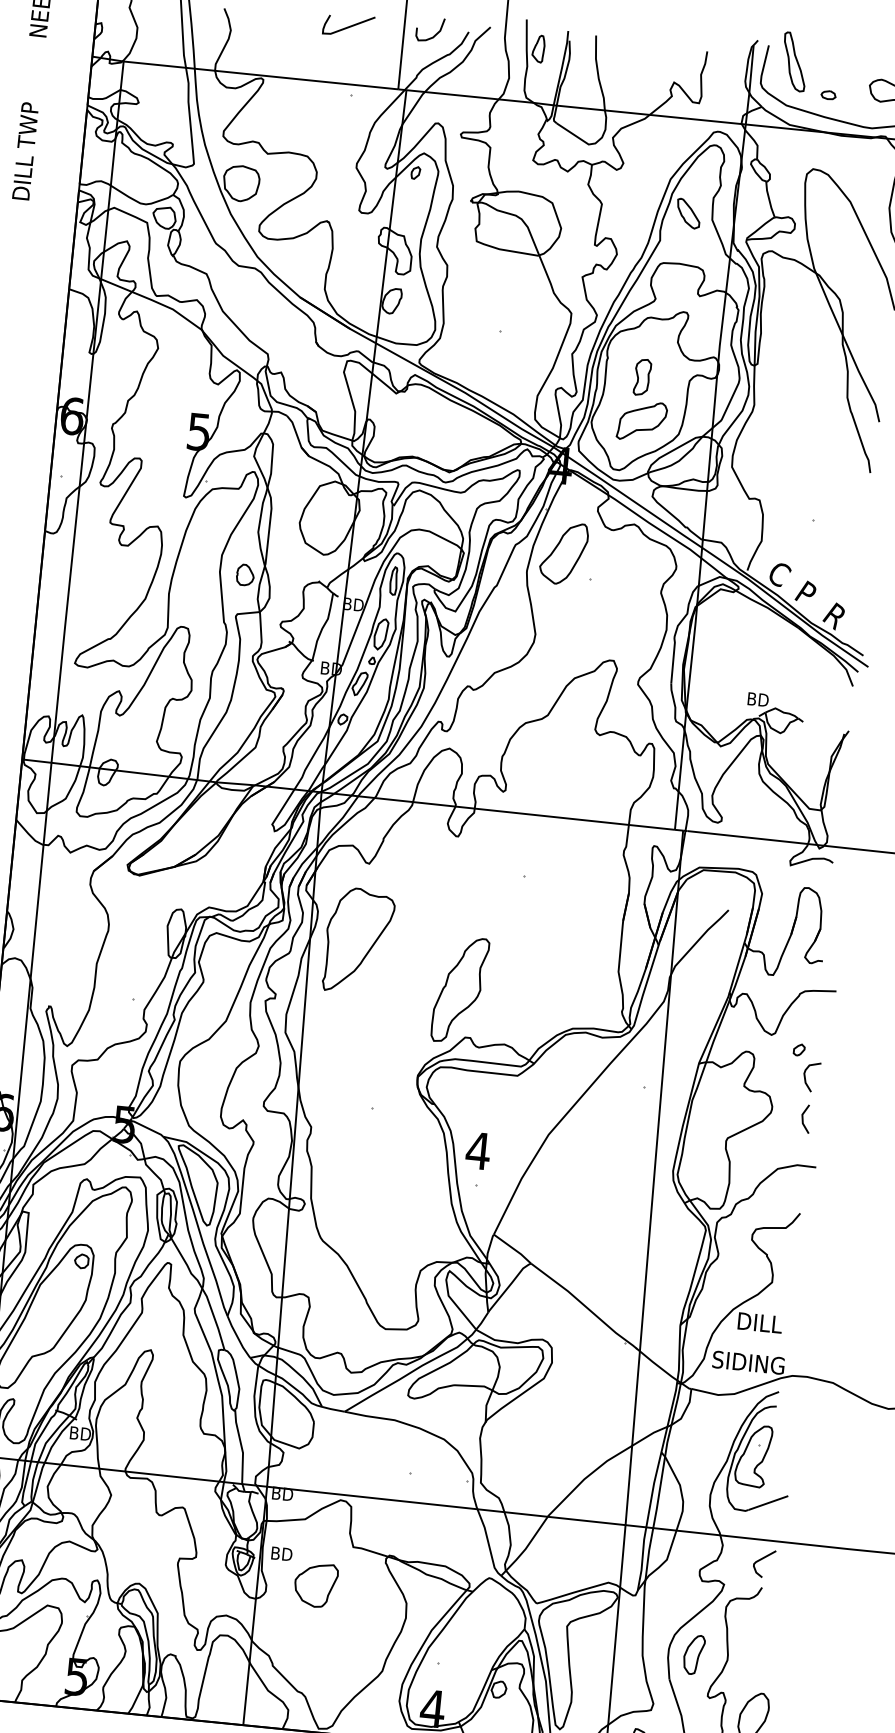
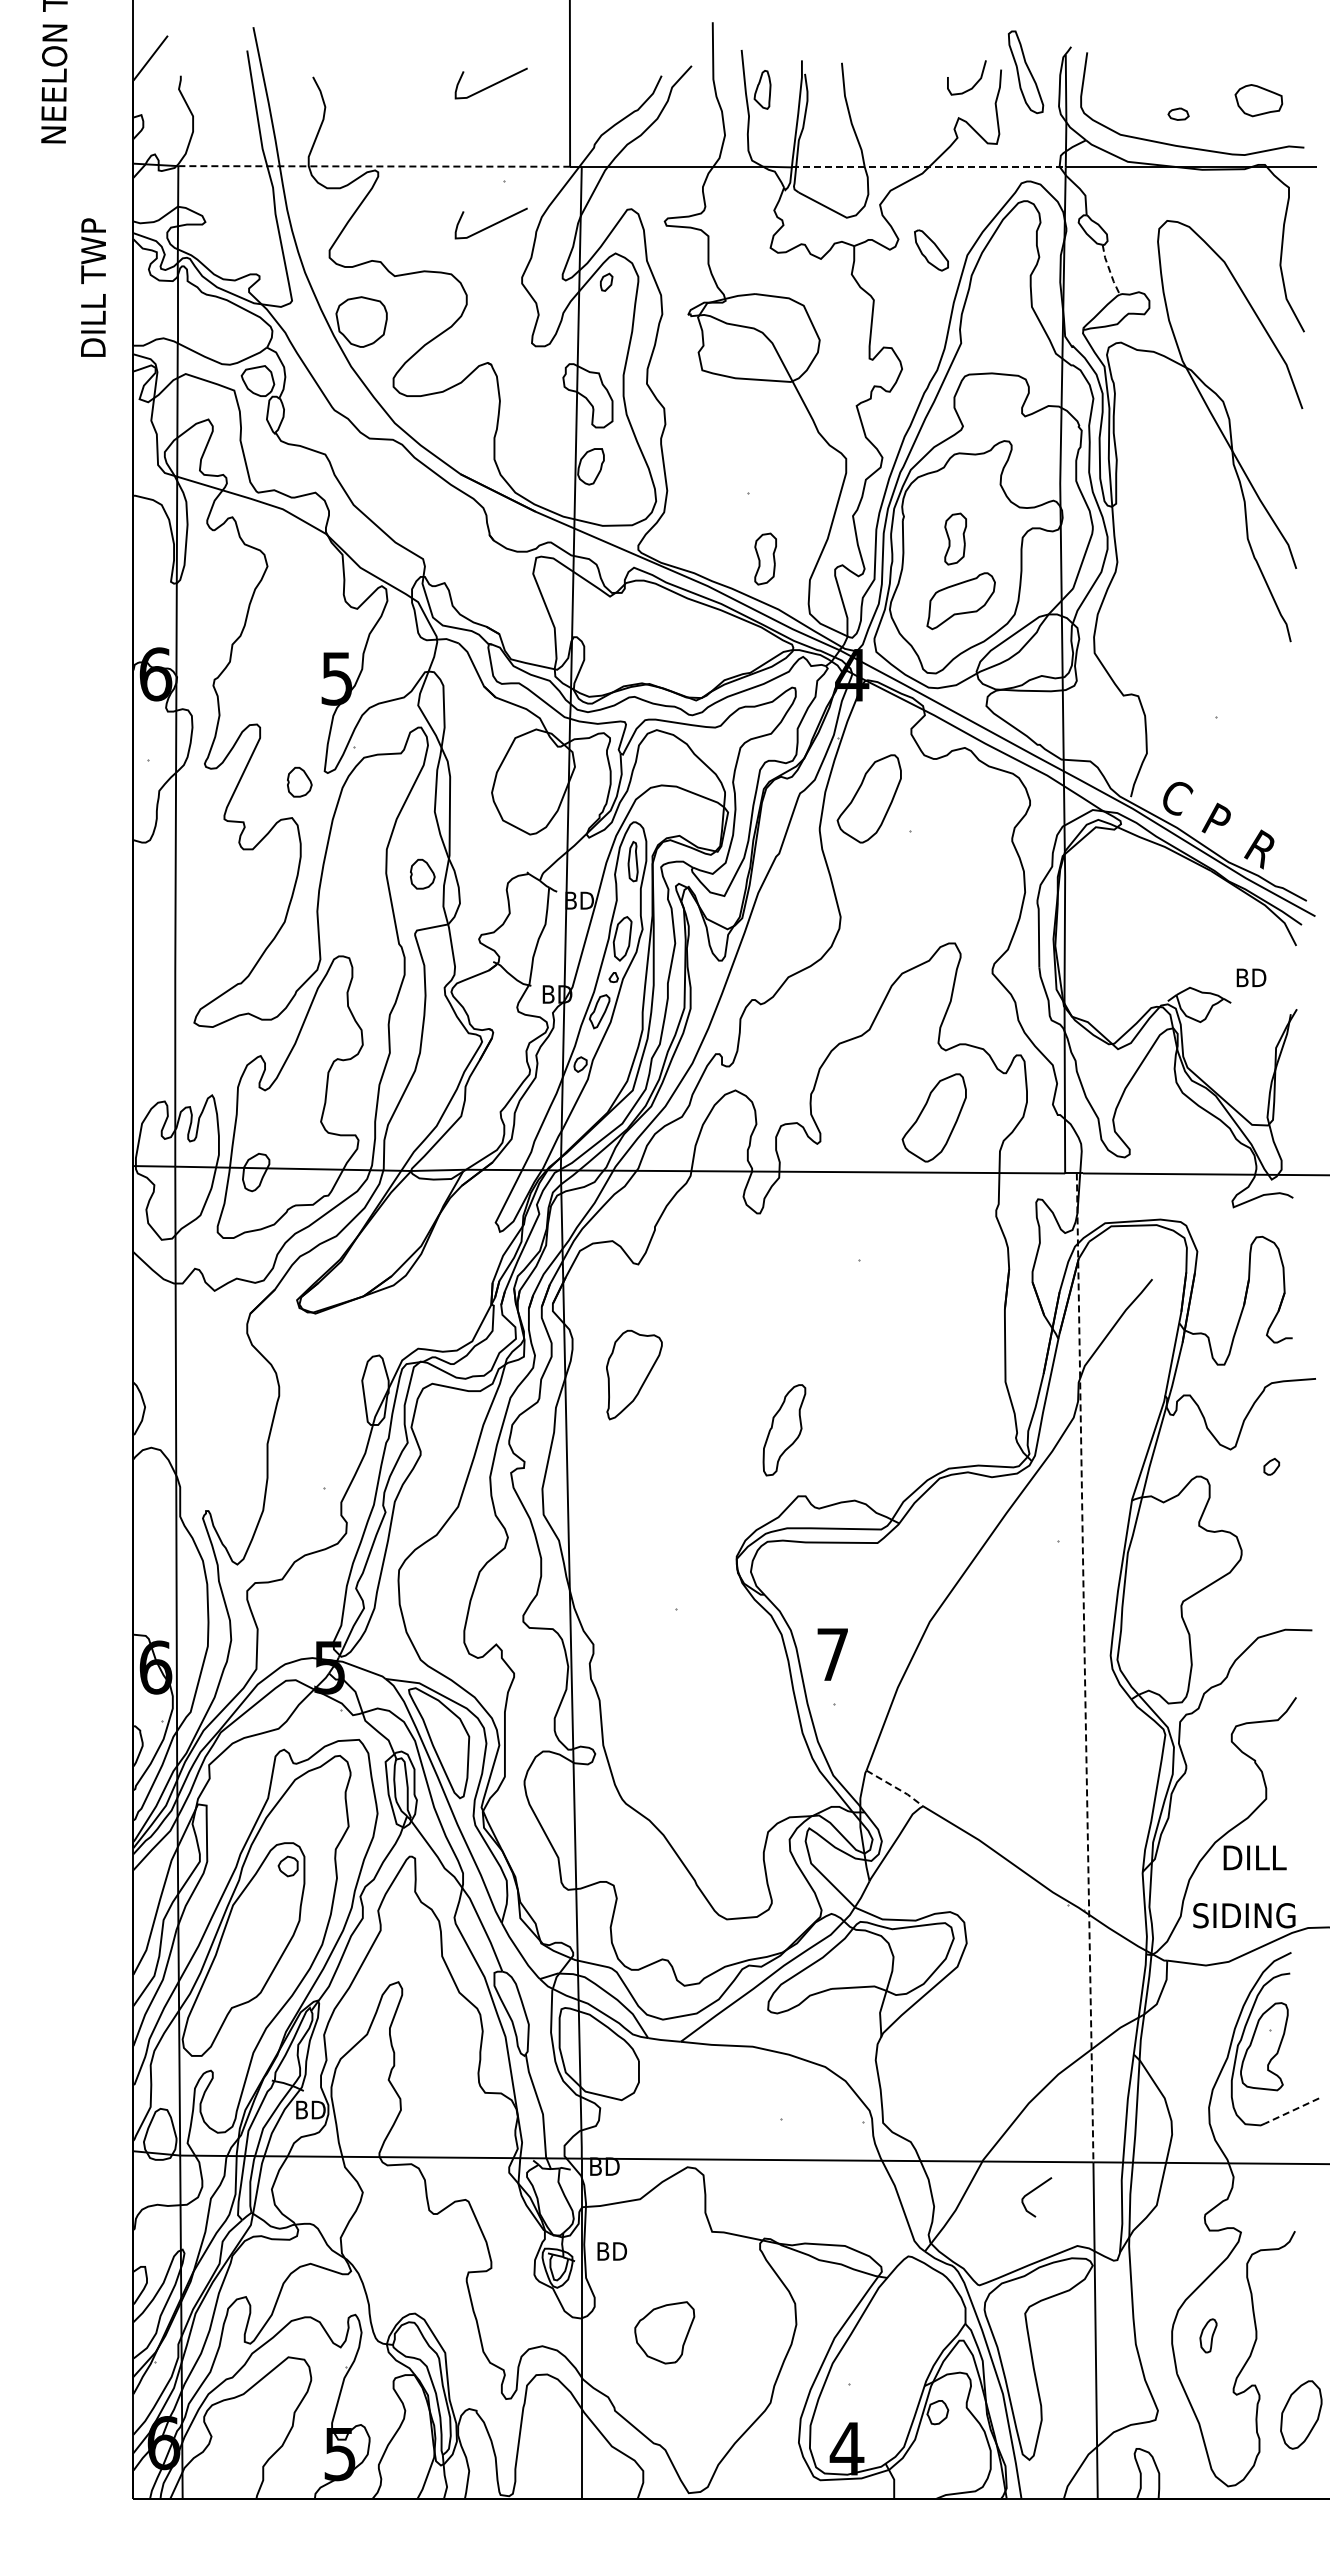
curve: (435, 34) -> (974, 84), moved
part: (794, 62) -> (1026, 72), moved
line: (261, 75) -> (374, 166), solid -> dashed
line: (649, 114) -> (928, 167), solid -> dashed
curve: (339, 124) -> (491, 224), added
text: (25, 151) -> (93, 287), moved
line: (769, 199) -> (1109, 270), solid -> dashed
part: (688, 213) -> (931, 250), moved
part: (507, 377) -> (765, 558), added
part: (165, 501) -> (299, 781), added
text: (758, 699) -> (1251, 977), moved
part: (586, 781) -> (933, 1117), added
part: (358, 940) -> (634, 1374), size x0.6
part: (460, 990) -> (784, 1430), size x0.6
curve: (805, 1076) -> (1284, 1503), removed
line: (803, 1118) -> (1287, 1563), removed
text: (478, 1150) -> (832, 1654), 4 -> 7
line: (653, 1178) -> (1084, 1668), solid -> dashed
line: (513, 1249) -> (896, 1788), solid -> dashed
line: (768, 1502) -> (1292, 2110), solid -> dashed
curve: (761, 1560) -> (1032, 2192), moved
part: (315, 1584) -> (664, 2332), moved
part: (694, 1654) -> (1208, 2335), size x0.6

